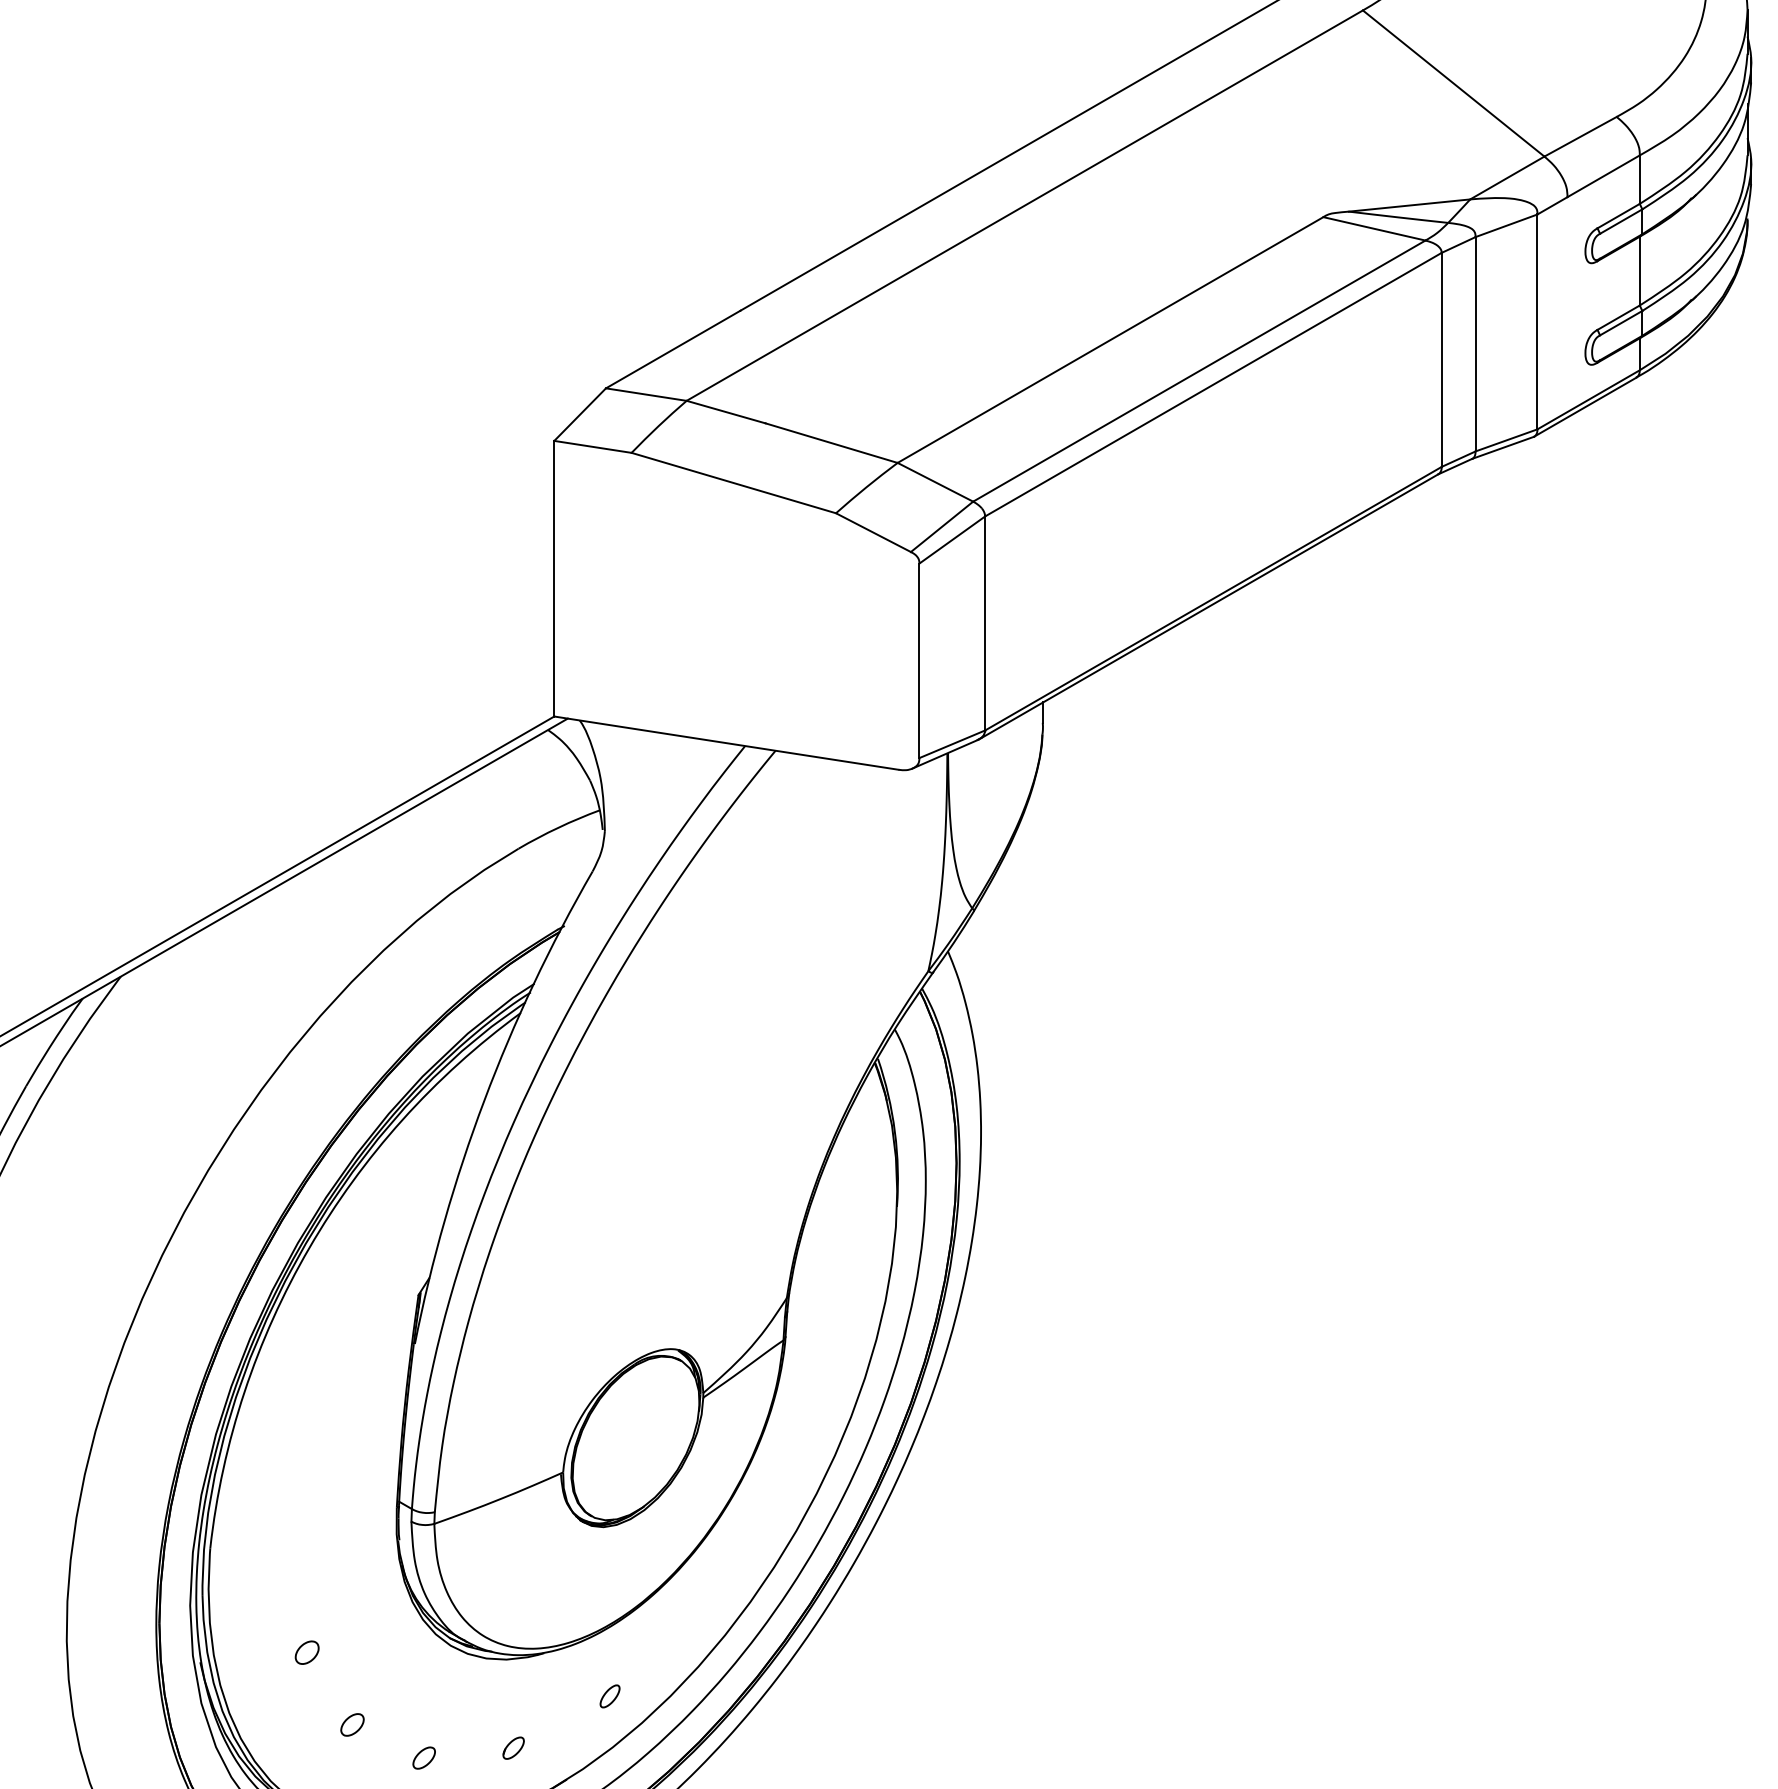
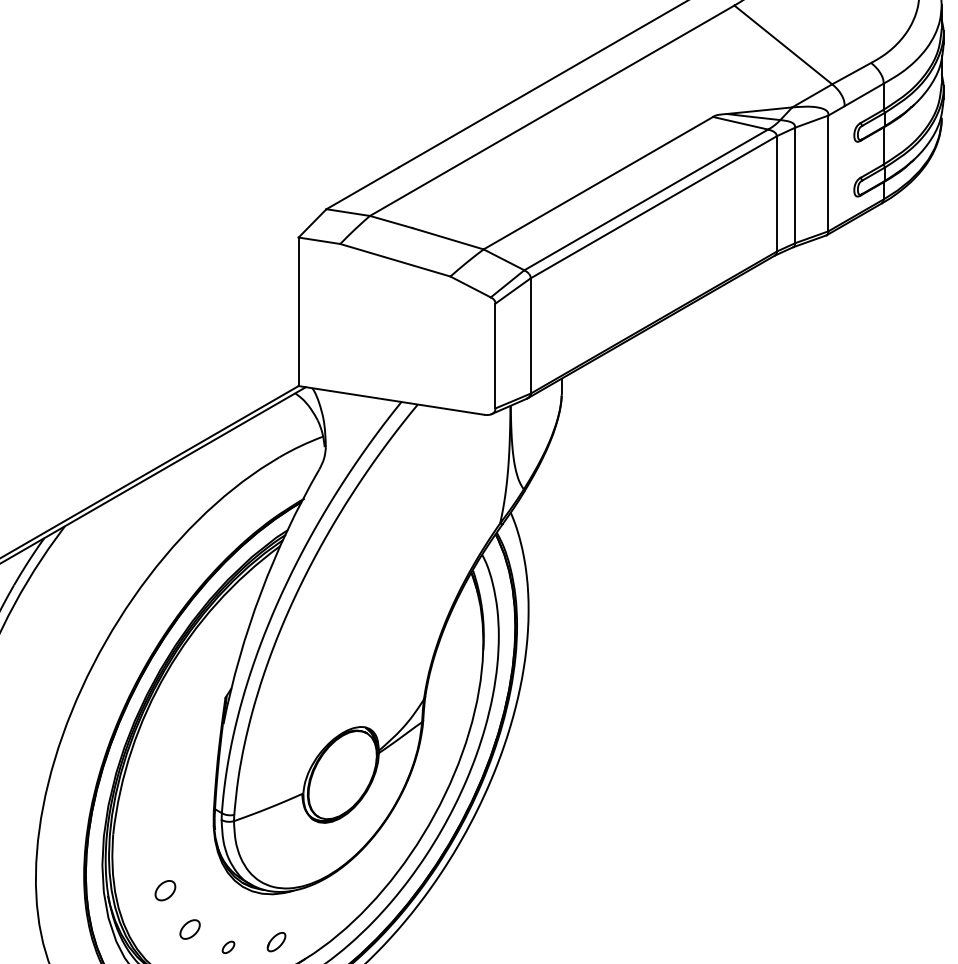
part: (307, 1652) -> (165, 890), size x1.6
part: (609, 1695) -> (328, 913), removed
part: (351, 1724) -> (189, 929), size x1.6
part: (513, 1747) -> (276, 941), size x1.6

